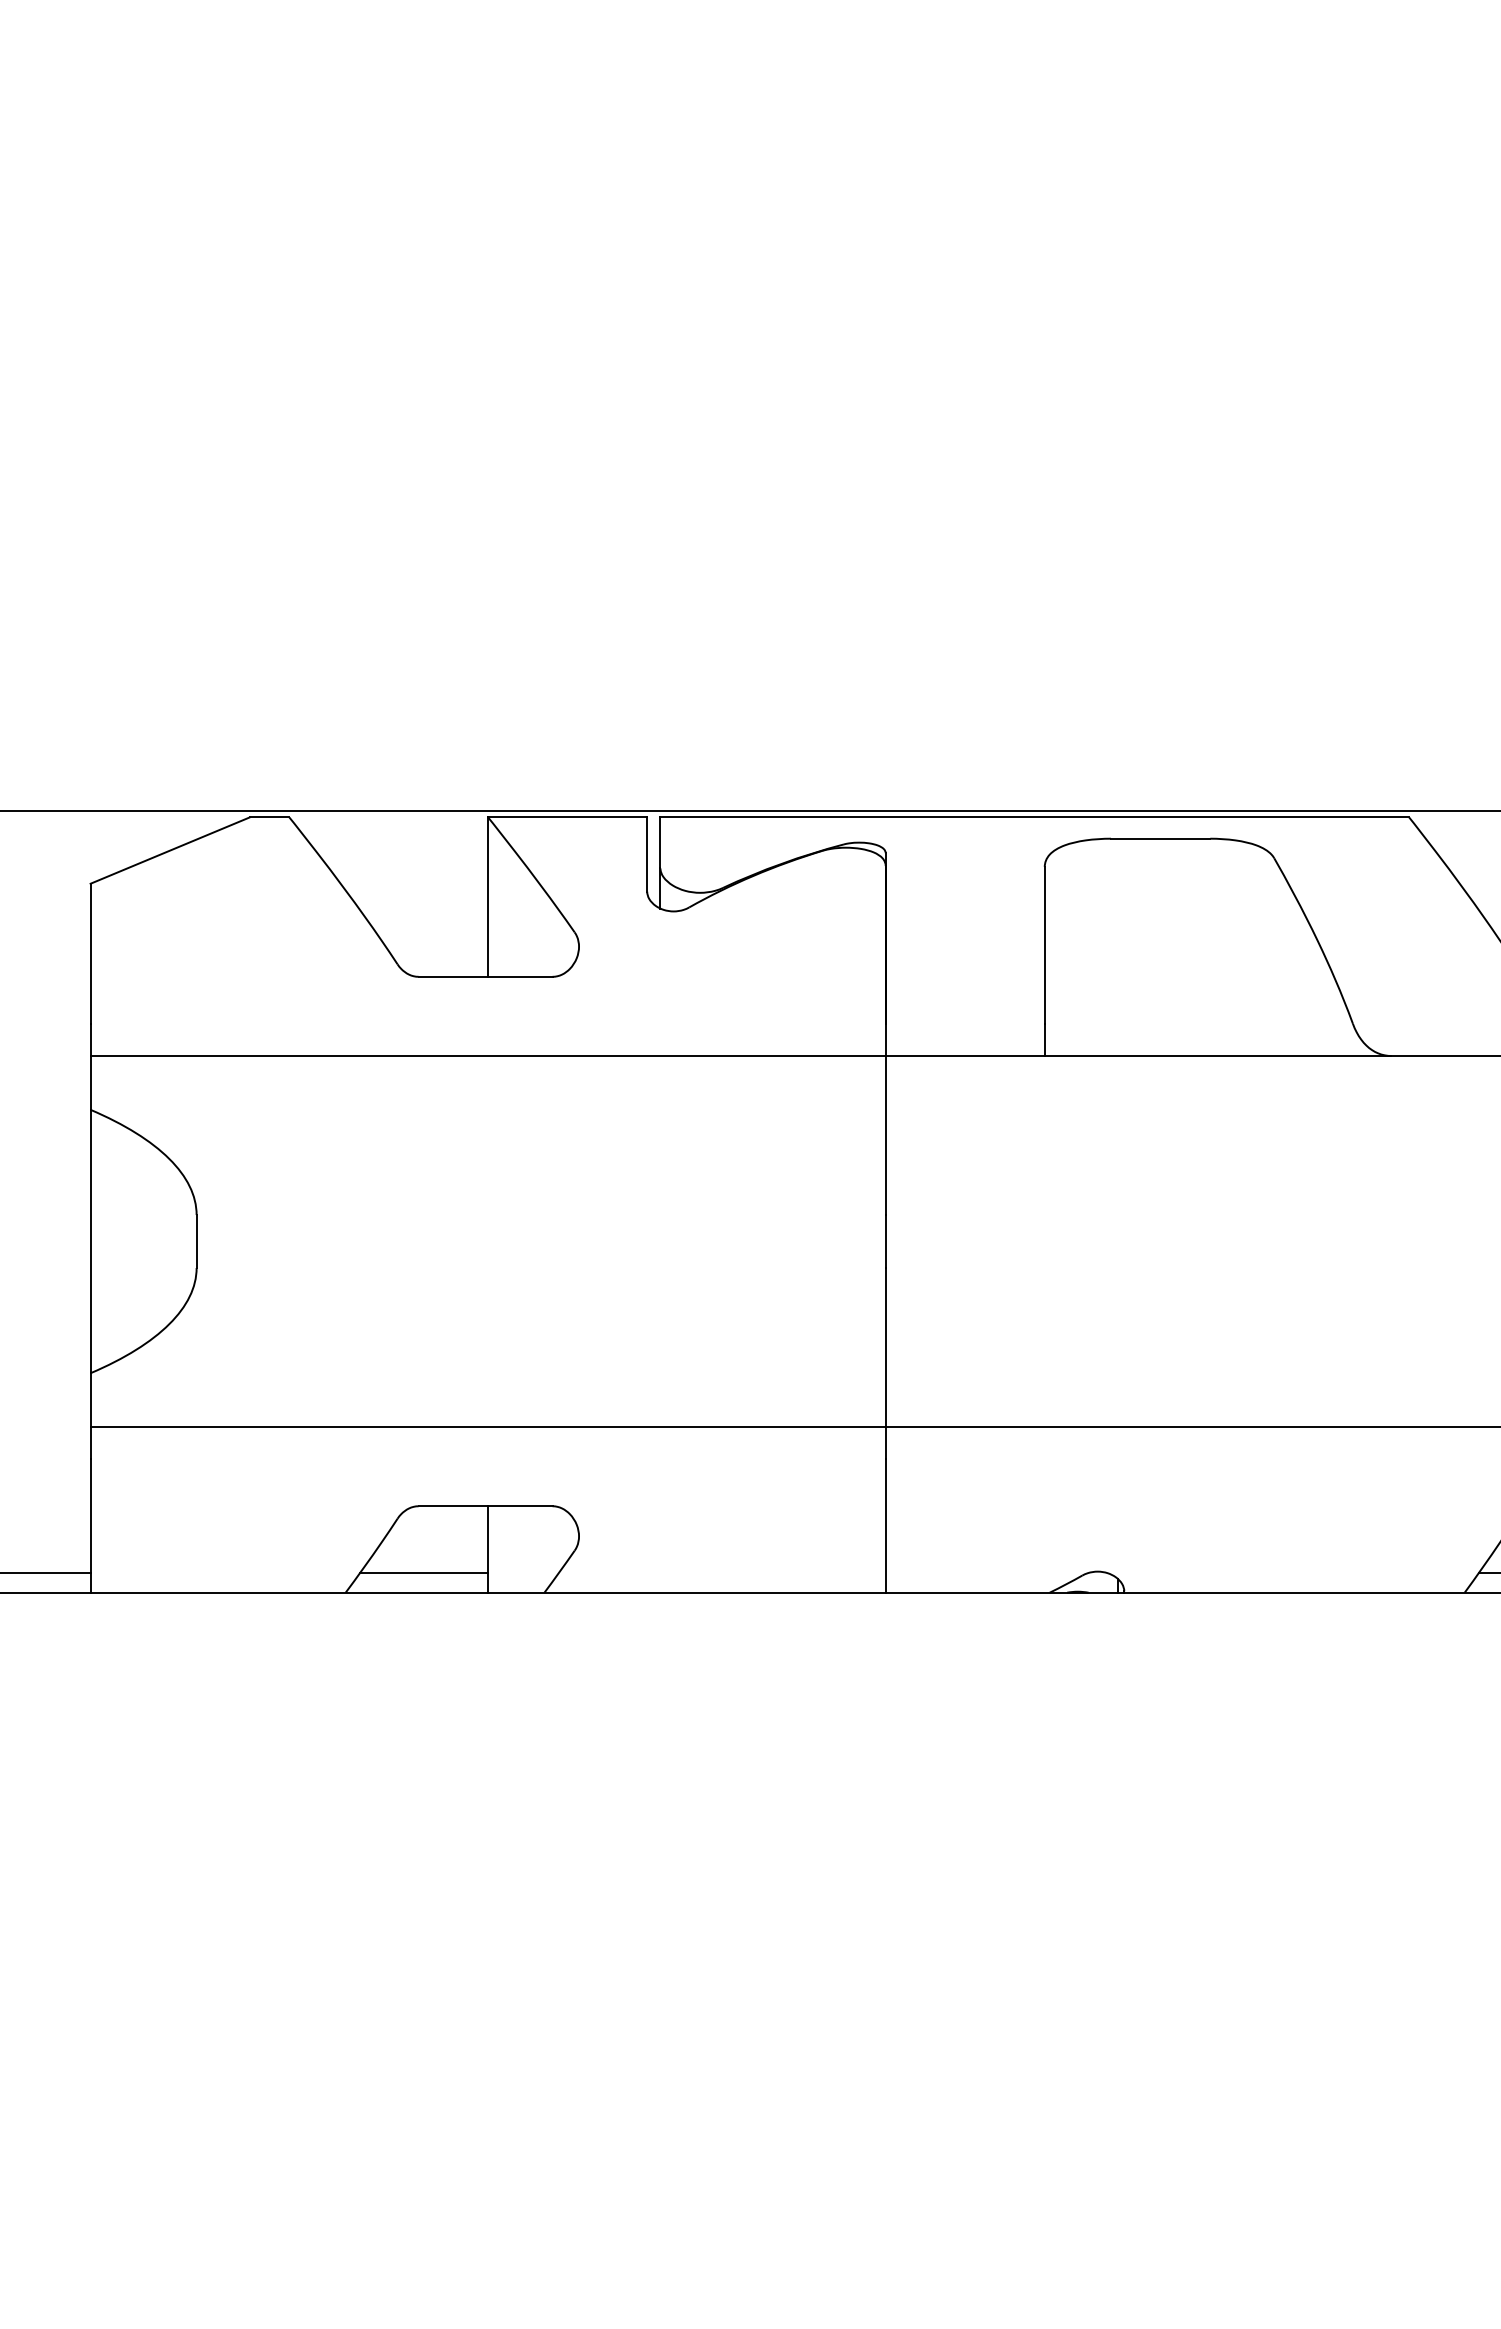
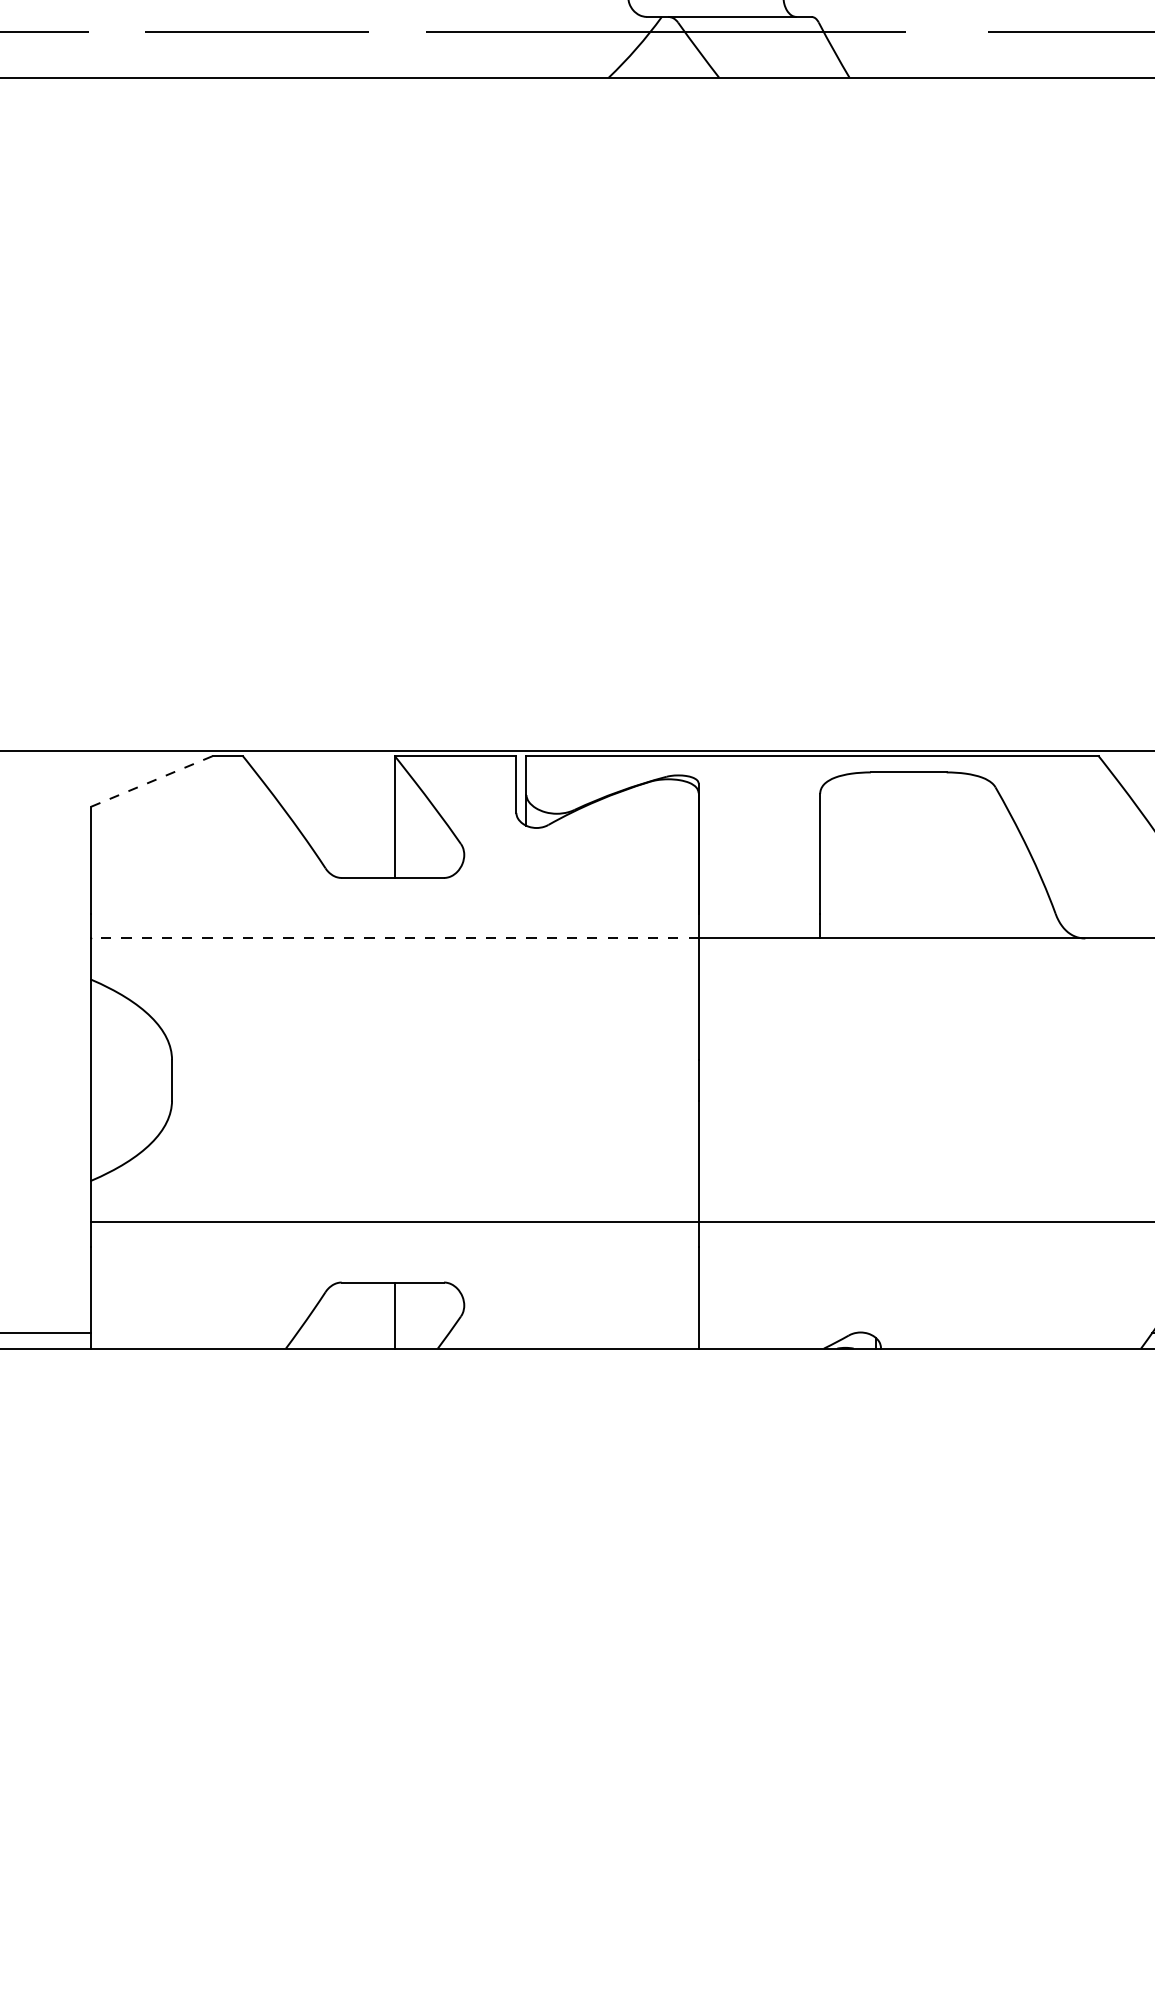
line: (169, 850) -> (151, 781), solid -> dashed
line: (487, 1056) -> (394, 938), solid -> dashed
line: (423, 1572) -> (345, 1333), removed

